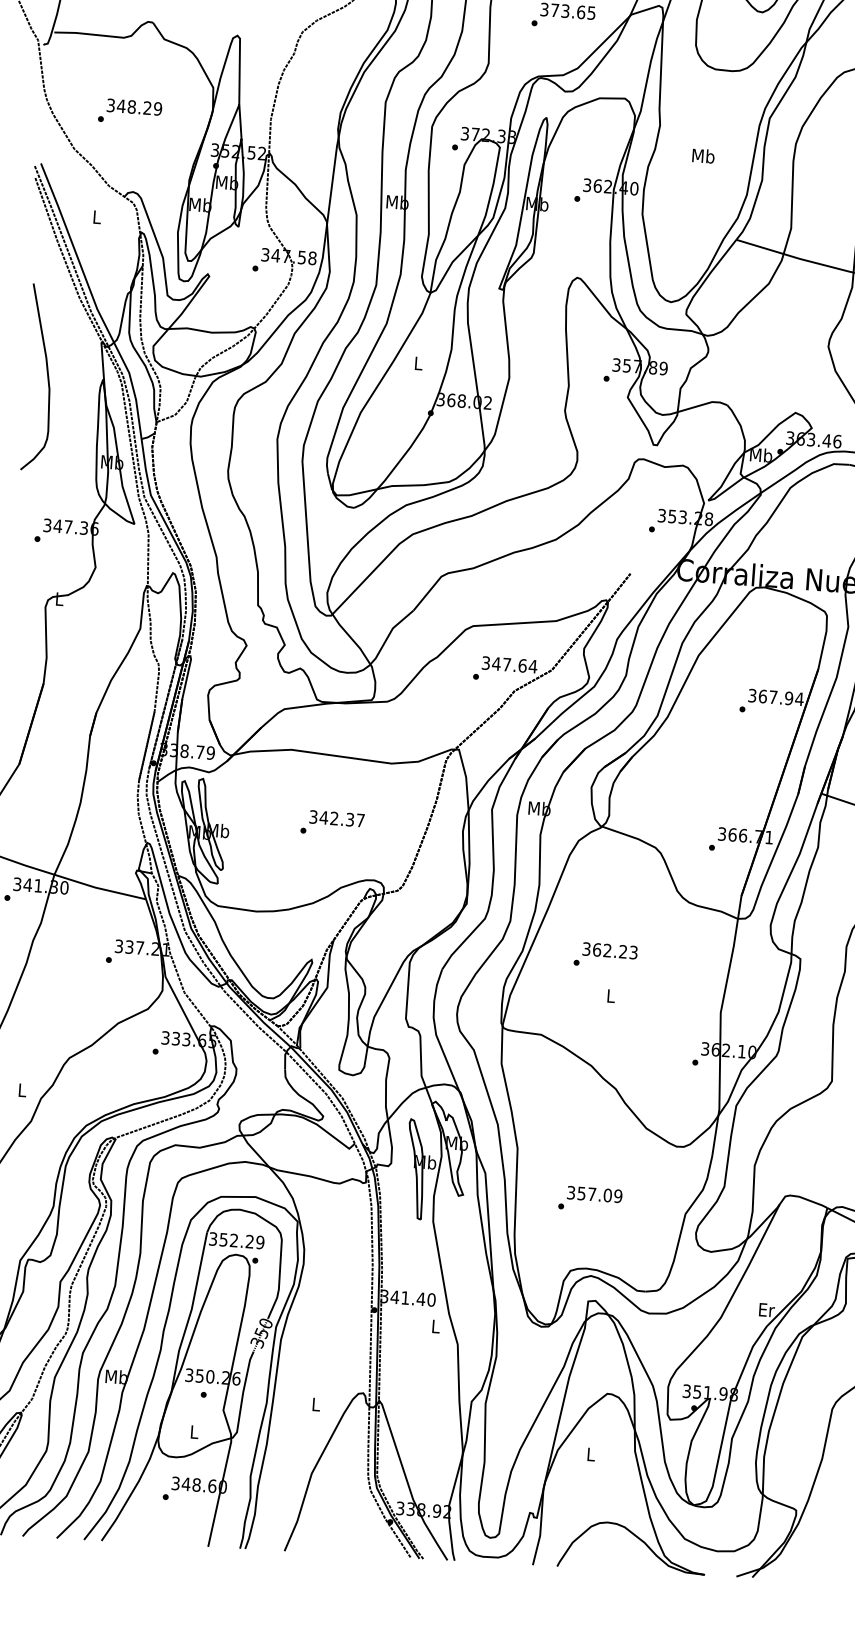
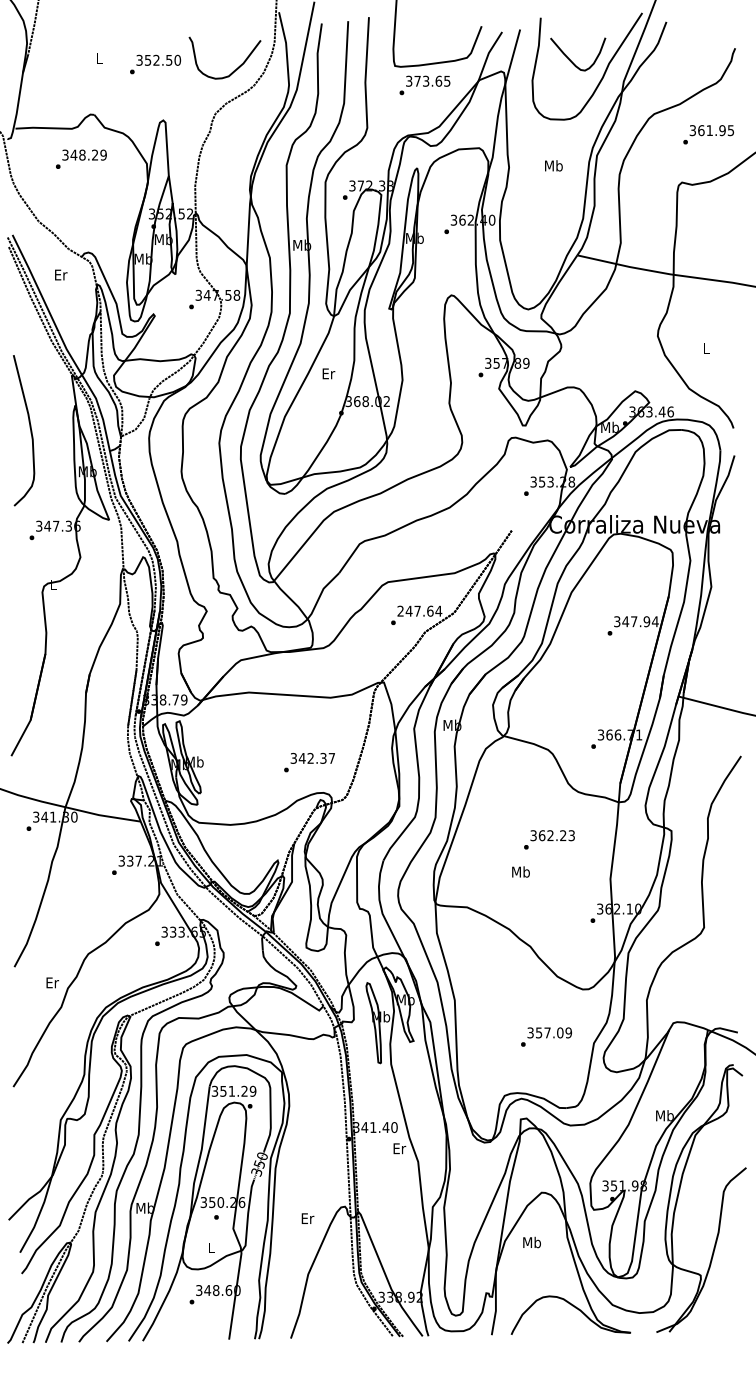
text: (130, 111) -> (81, 158), moved
text: (703, 155) -> (553, 165), moved
text: (97, 216) -> (61, 274), L -> Er
text: (418, 363) -> (328, 373), L -> Er
curve: (46, 374) -> (29, 427), moved
text: (485, 663) -> (400, 611), 347.64 -> 247.64
text: (762, 696) -> (625, 621), 367.94 -> 347.94
text: (332, 823) -> (309, 762), moved
text: (605, 955) -> (549, 839), moved
text: (610, 995) -> (520, 871), L -> Mb
text: (22, 1089) -> (52, 982), L -> Er
text: (590, 1198) -> (546, 1036), moved
text: (233, 1239) -> (231, 1090), 352.29 -> 351.29
text: (766, 1309) -> (664, 1115), Er -> Mb
text: (435, 1326) -> (399, 1148), L -> Er
text: (315, 1404) -> (307, 1218), L -> Er
text: (590, 1454) -> (531, 1242), L -> Mb

